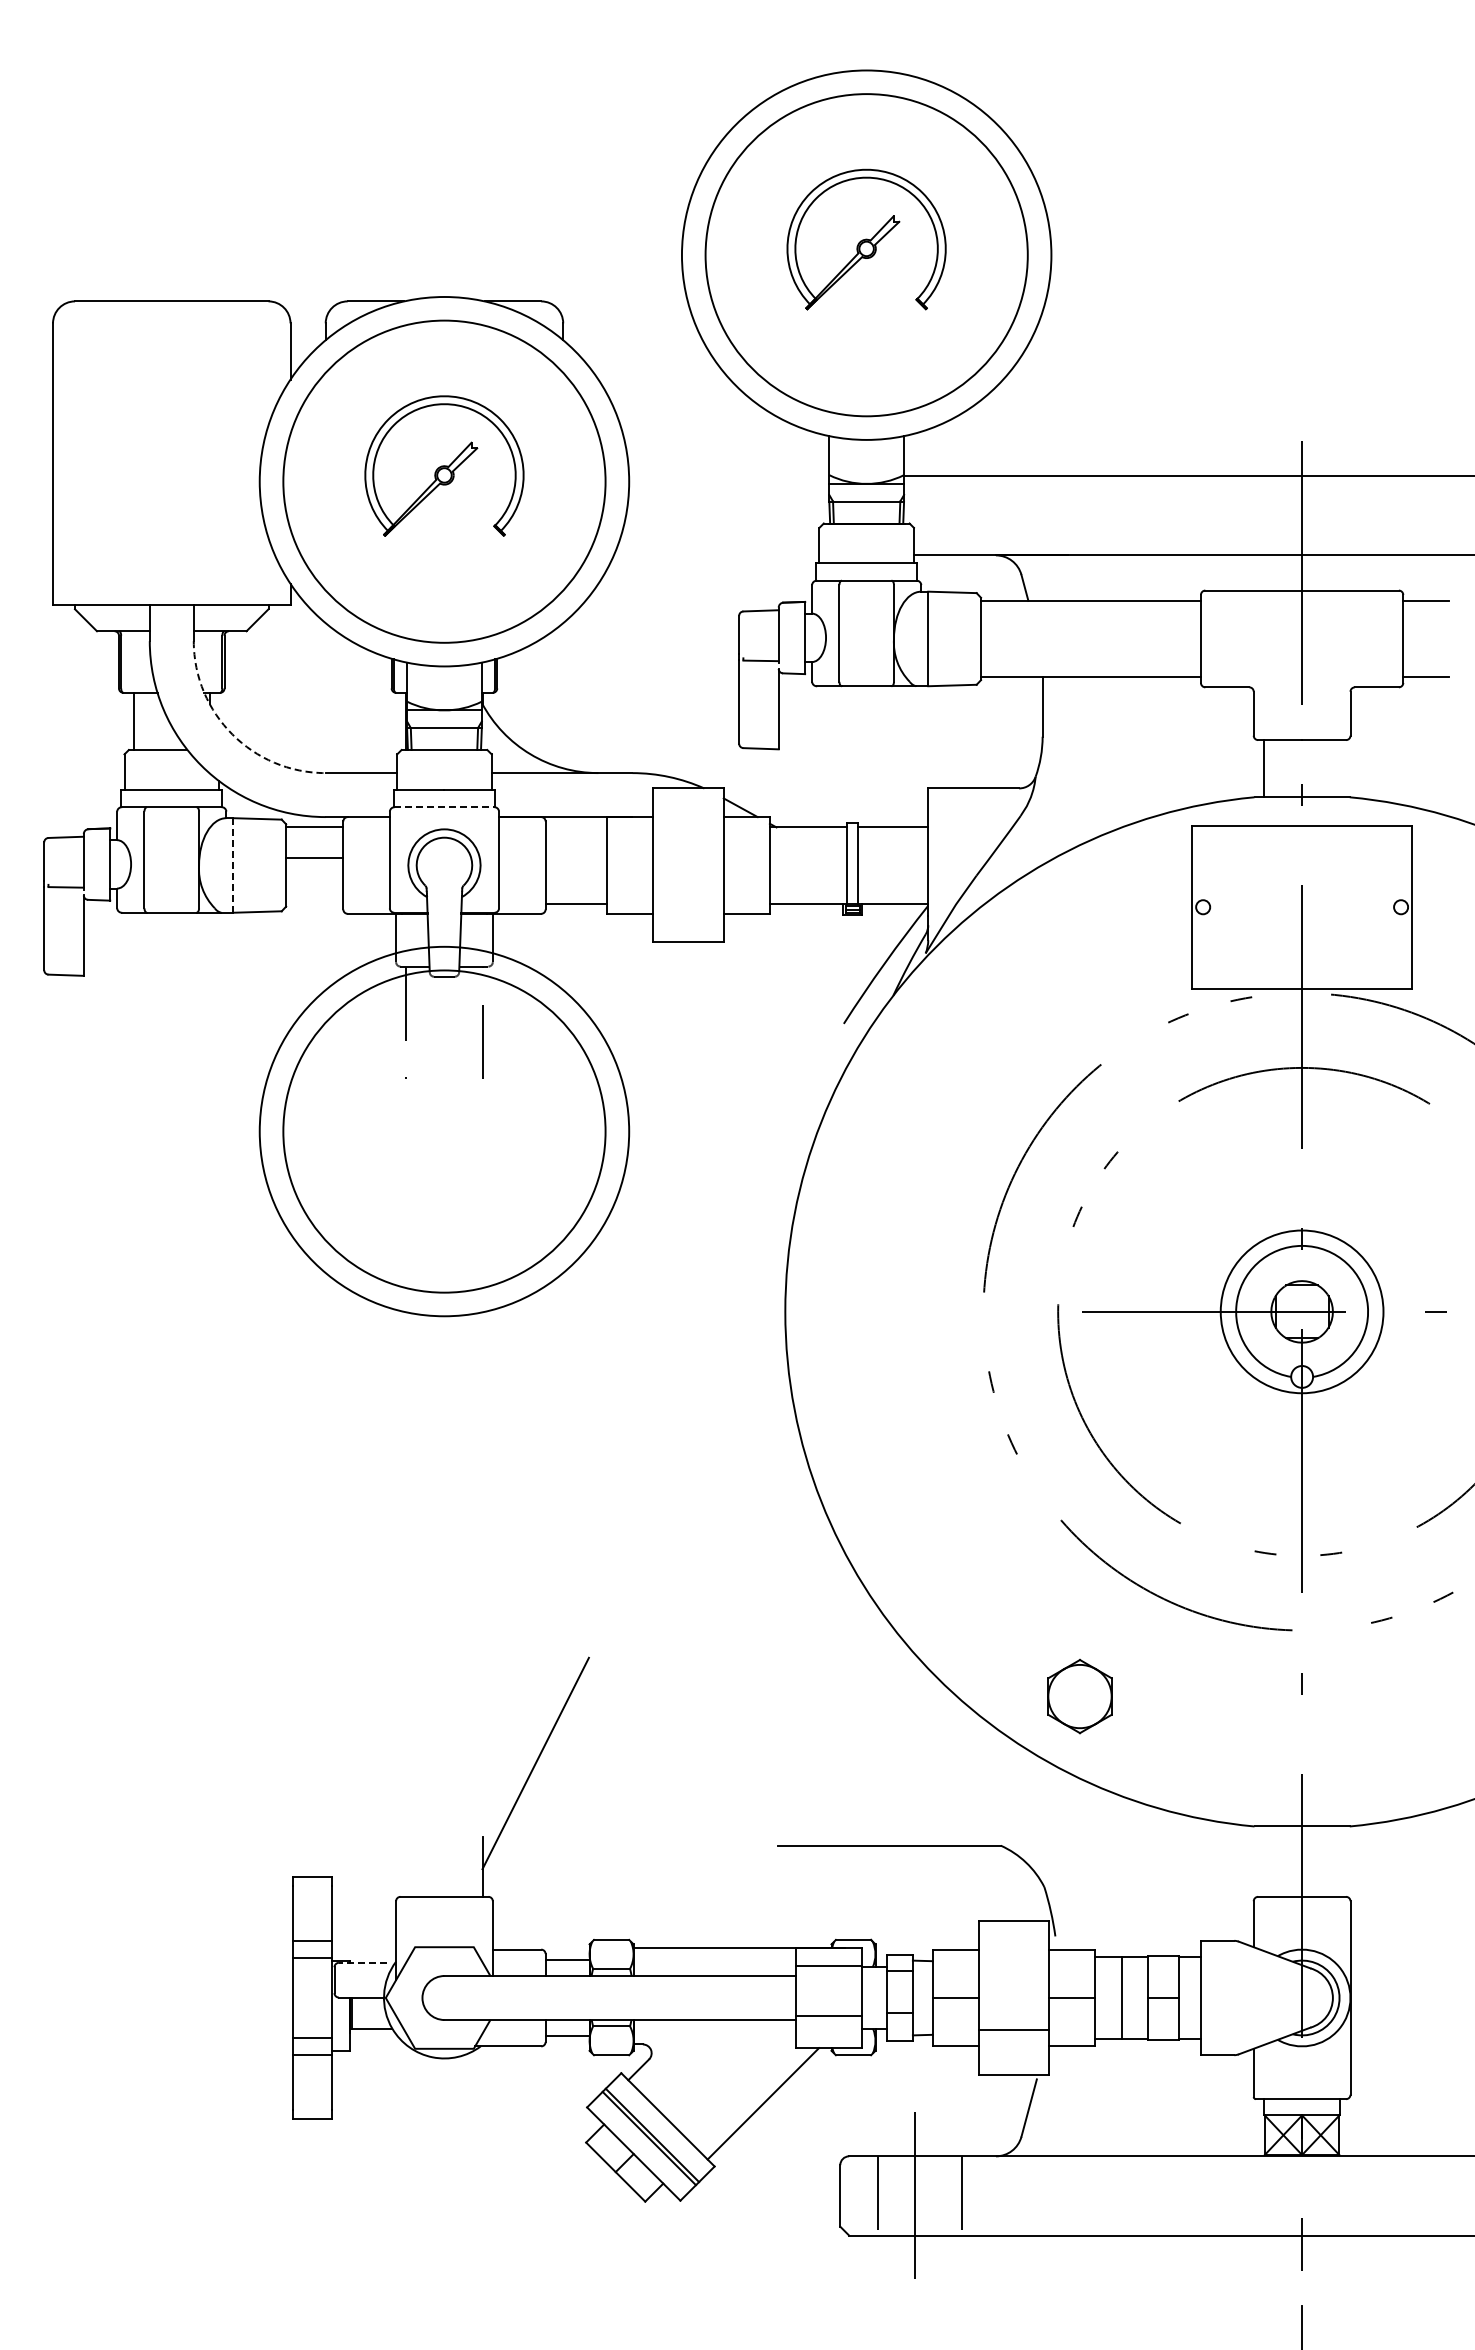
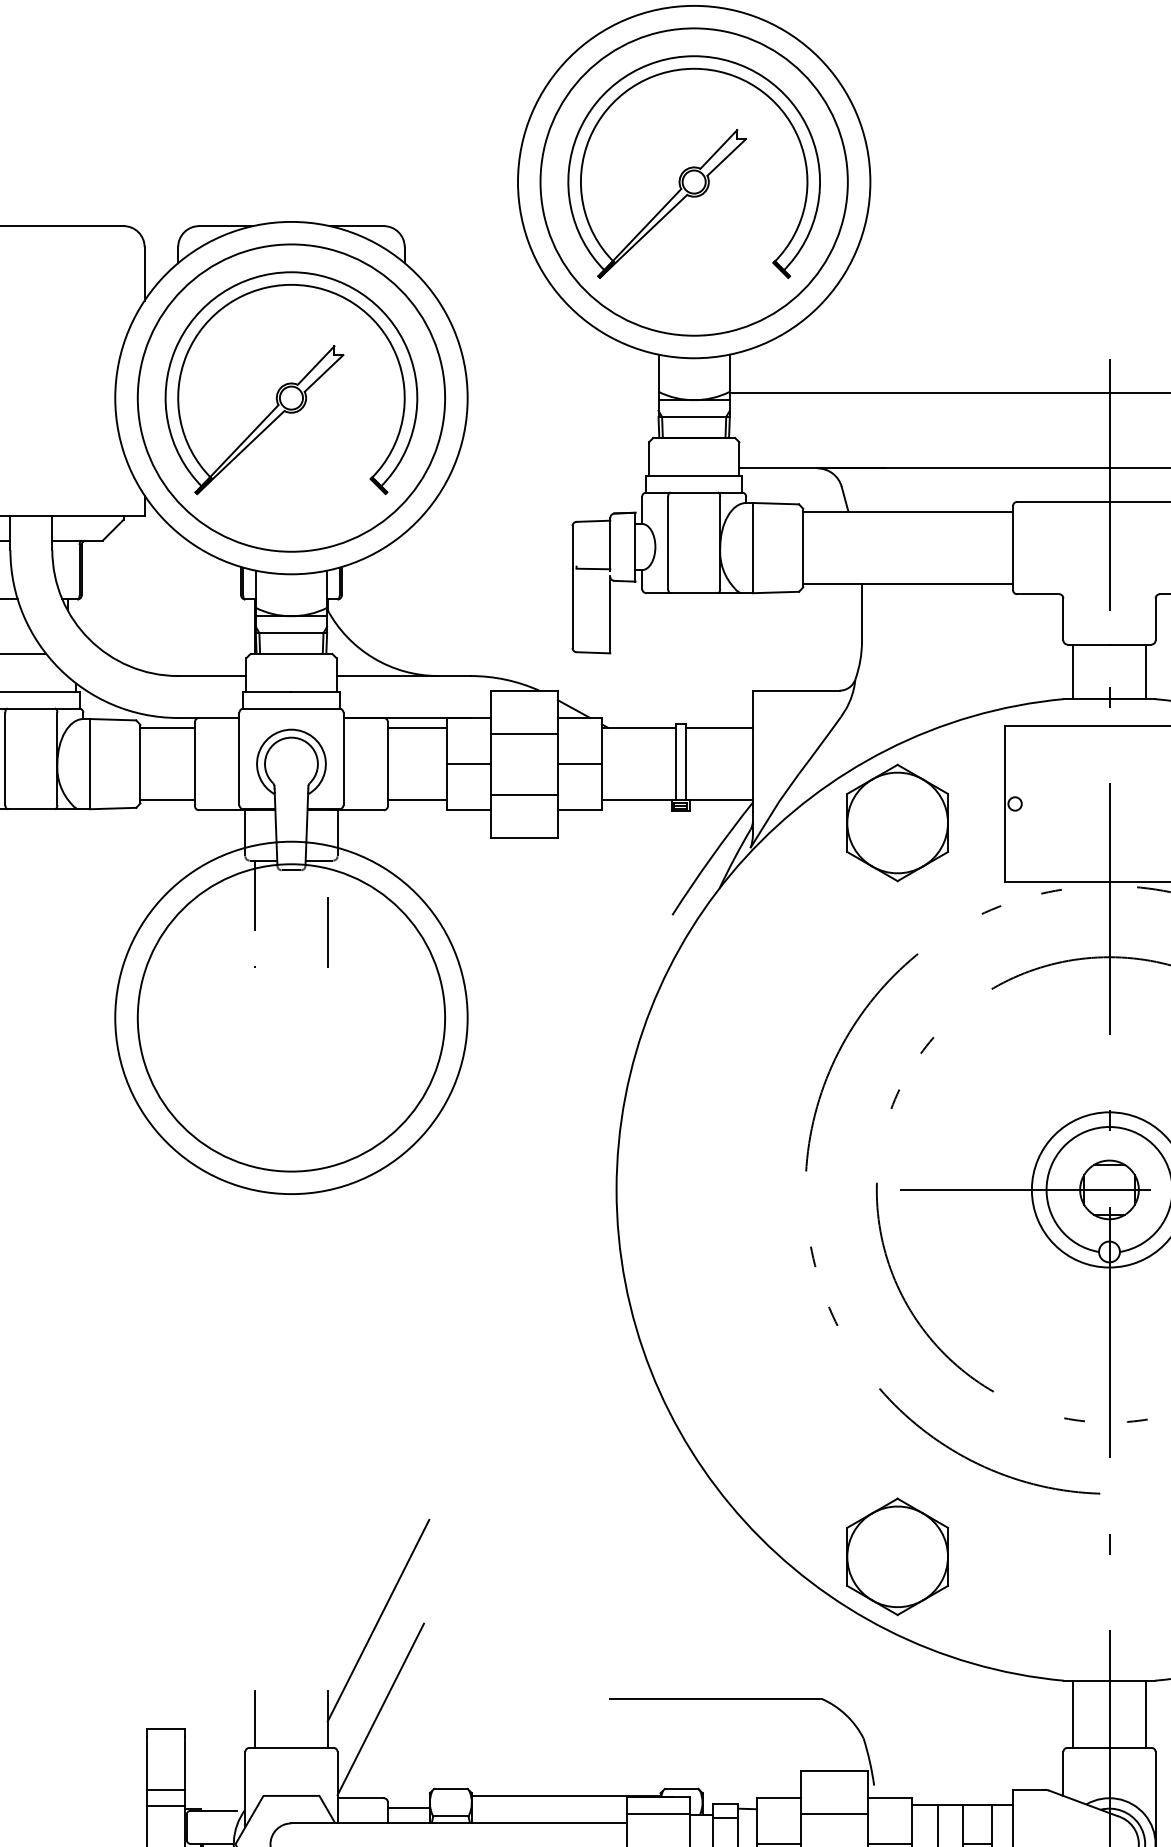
part: (866, 239) -> (694, 167), size x1.67
part: (444, 465) -> (291, 382), size x1.67
arc: (232, 734) -> (89, 639), dashed -> solid
line: (1340, 768) -> (1146, 671), added
line: (444, 807) -> (291, 708), dashed -> solid
line: (576, 827) -> (417, 727), added
line: (688, 833) -> (524, 733), added
line: (314, 857) -> (167, 800), moved
line: (233, 865) -> (90, 764), dashed -> solid
line: (630, 865) -> (468, 764), added
line: (746, 865) -> (579, 764), added
line: (688, 897) -> (524, 794), added
part: (1079, 927) -> (897, 823), added
part: (1079, 1696) -> (897, 1556), size x1.67
line: (537, 1856) -> (380, 1709), added
line: (1264, 1861) -> (1073, 1714), added
line: (1340, 1861) -> (1146, 1714), added
line: (406, 1866) -> (255, 1718), added
line: (362, 1962) -> (213, 1810), dashed -> solid
line: (1013, 1966) -> (834, 1814), added

